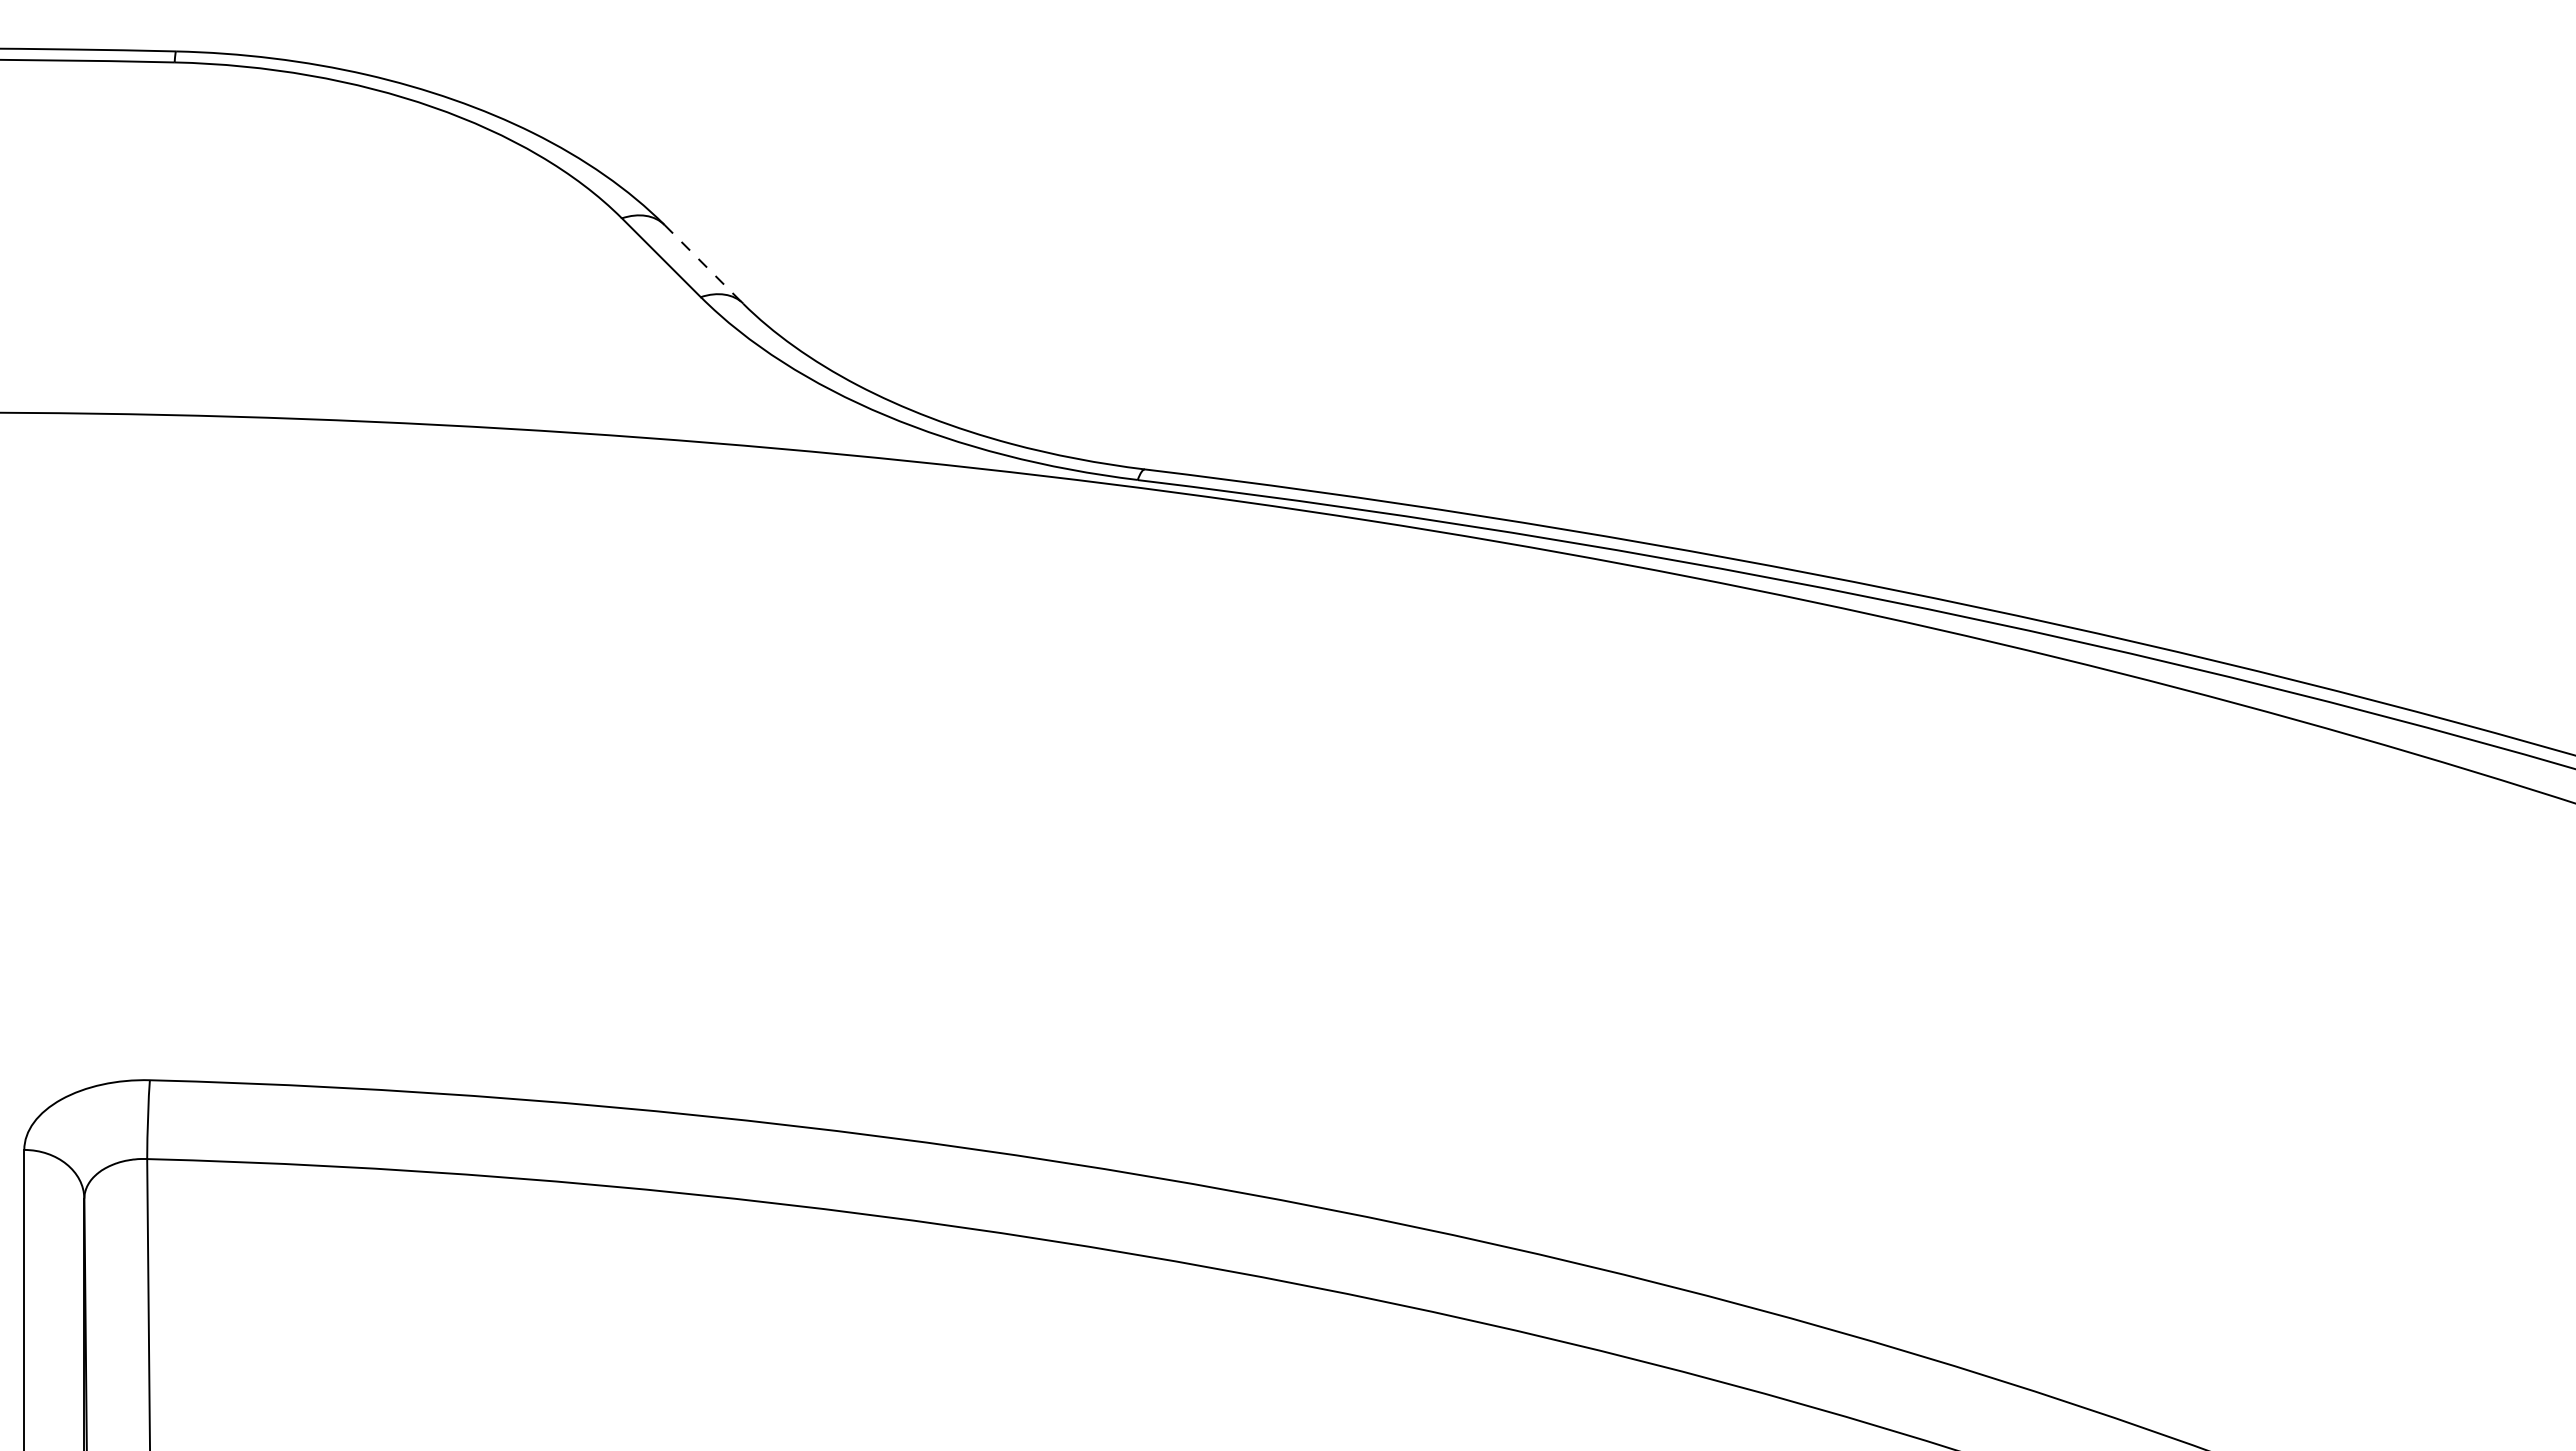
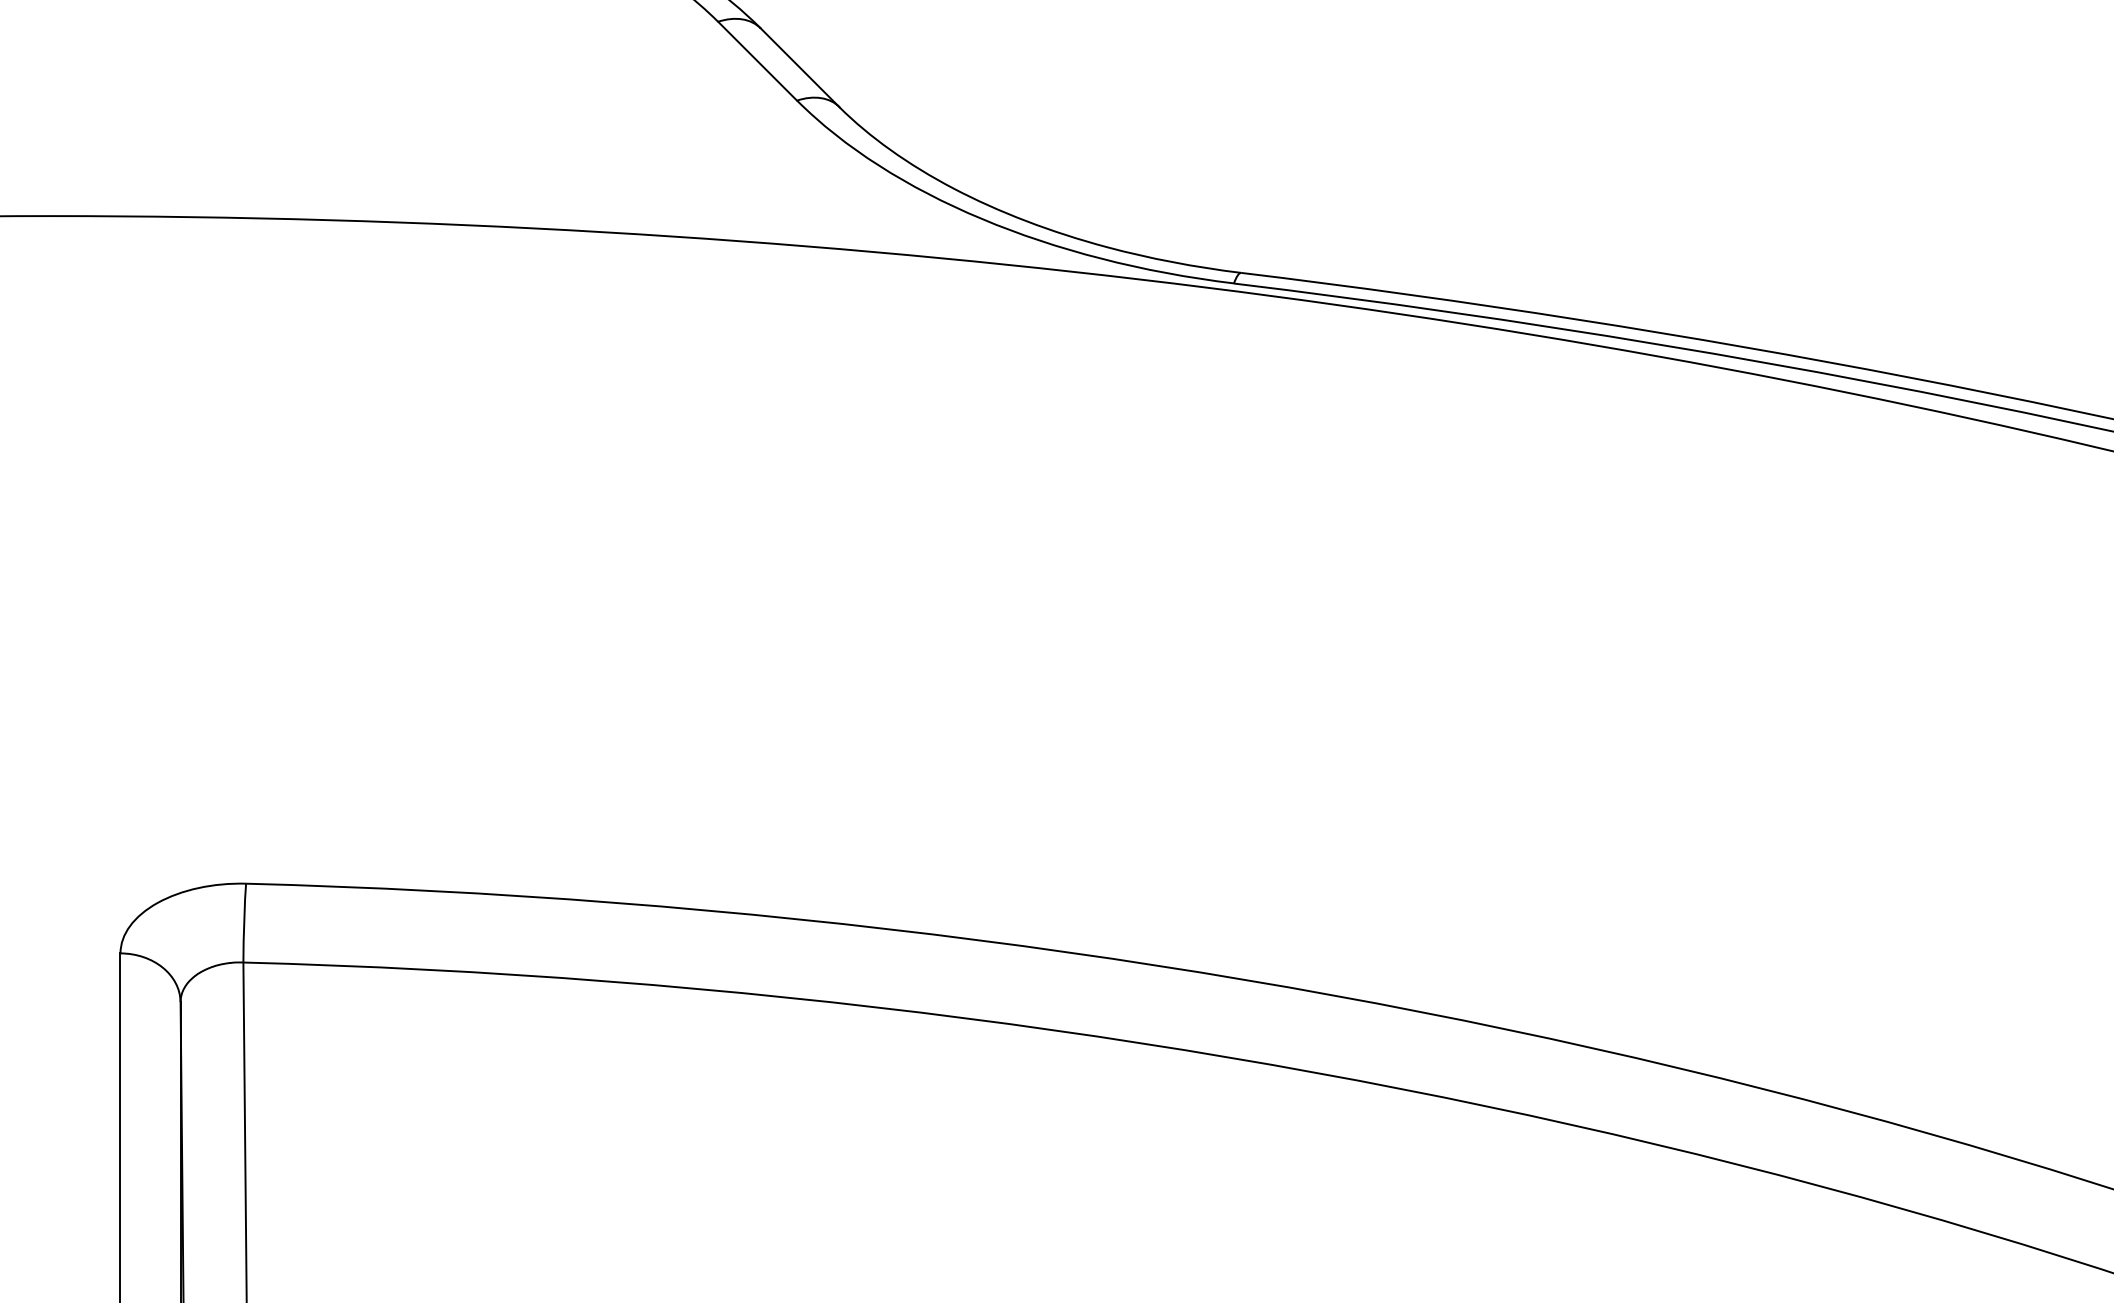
line: (703, 264) -> (799, 67), dashed -> solid

